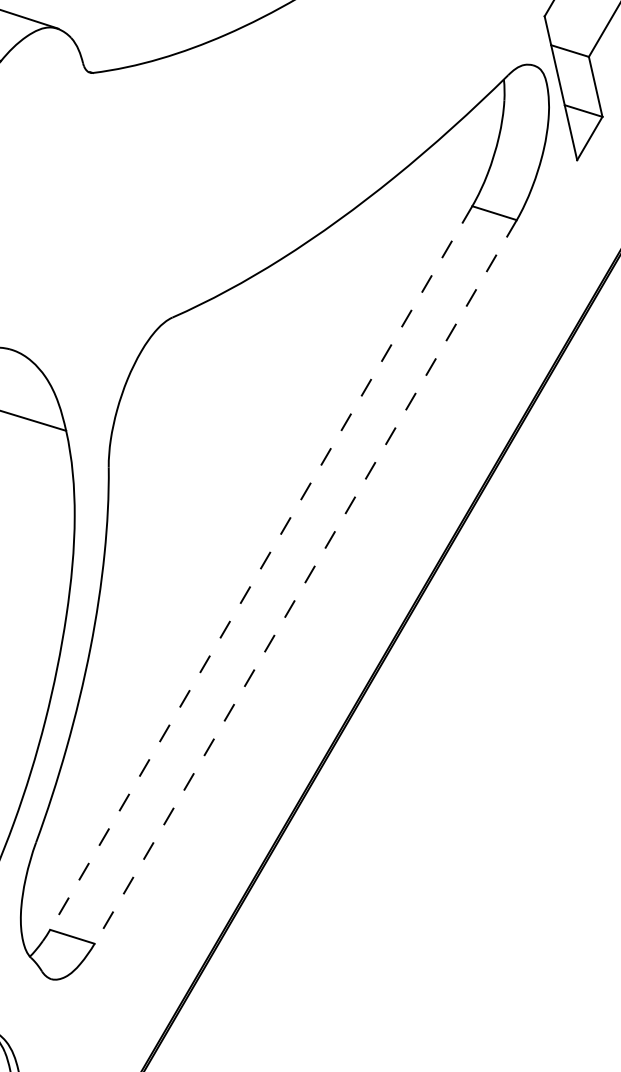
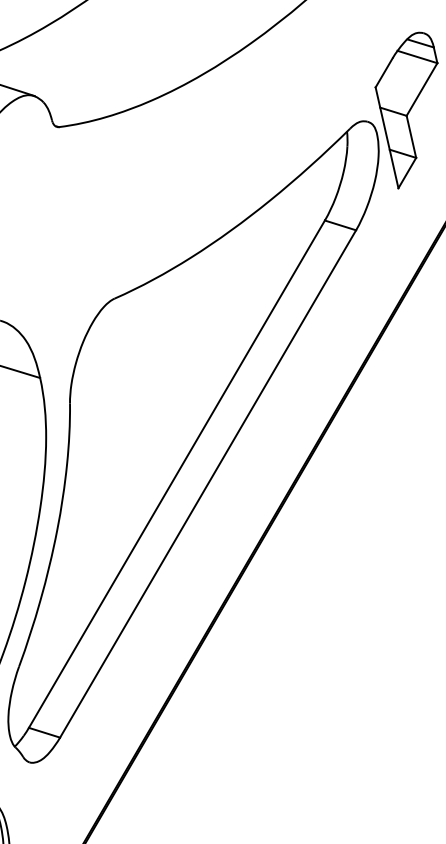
line: (260, 568) -> (176, 474), dashed -> solid
line: (306, 581) -> (208, 483), dashed -> solid

